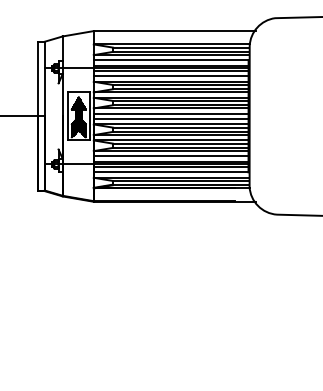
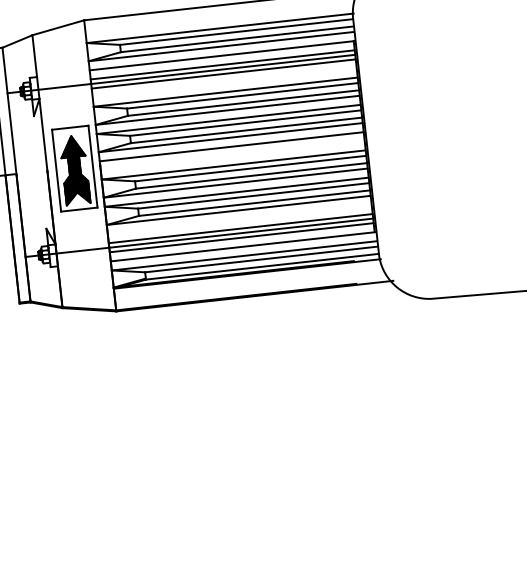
line: (170, 76) -> (223, 83), removed
line: (170, 119) -> (231, 156), removed
line: (170, 156) -> (238, 219), removed

